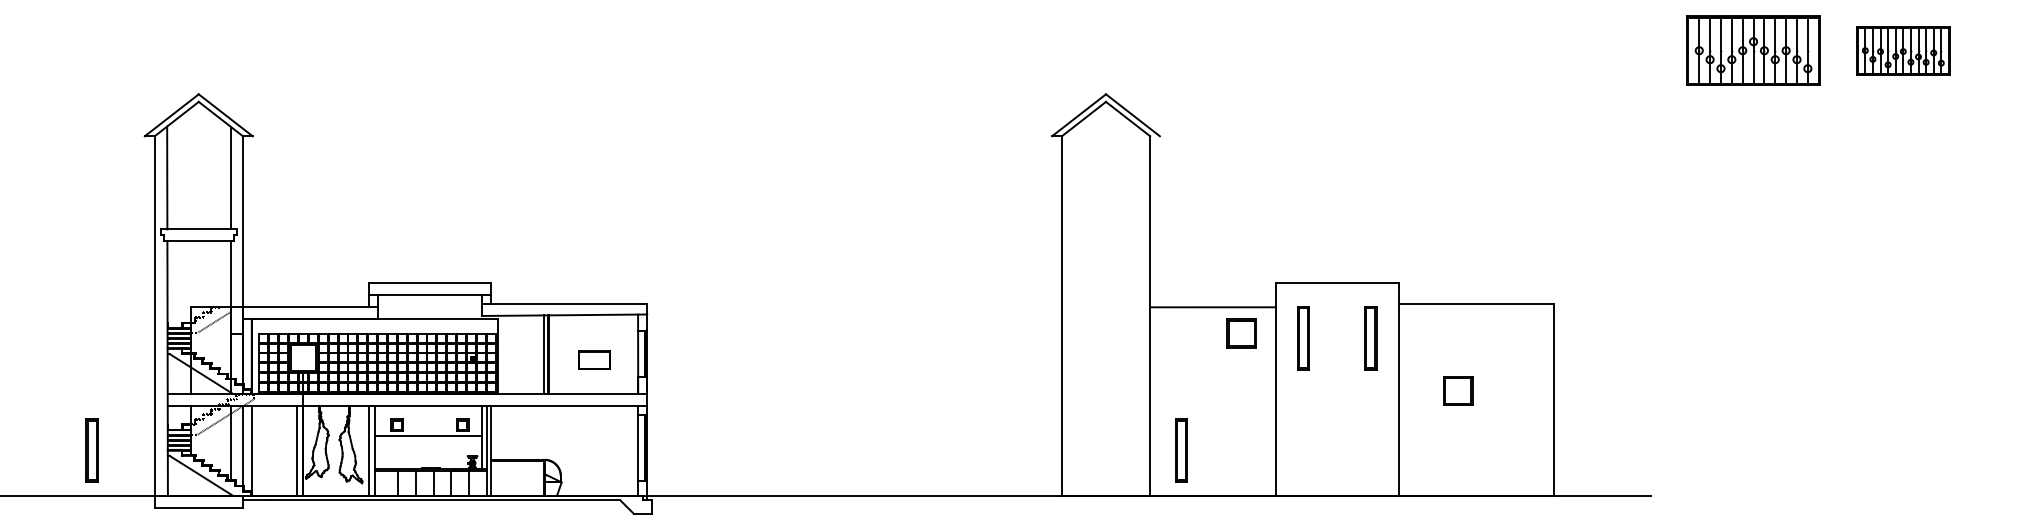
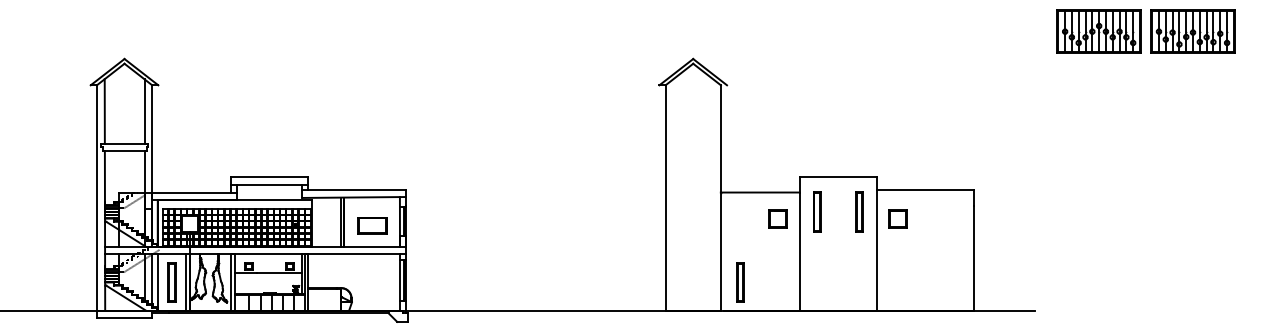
part: (1902, 50) -> (1192, 31), size x1.43
part: (1240, 332) -> (777, 218), moved
part: (594, 359) -> (372, 225), size x1.43
part: (1457, 390) -> (897, 218), moved
part: (91, 450) -> (171, 282), moved

